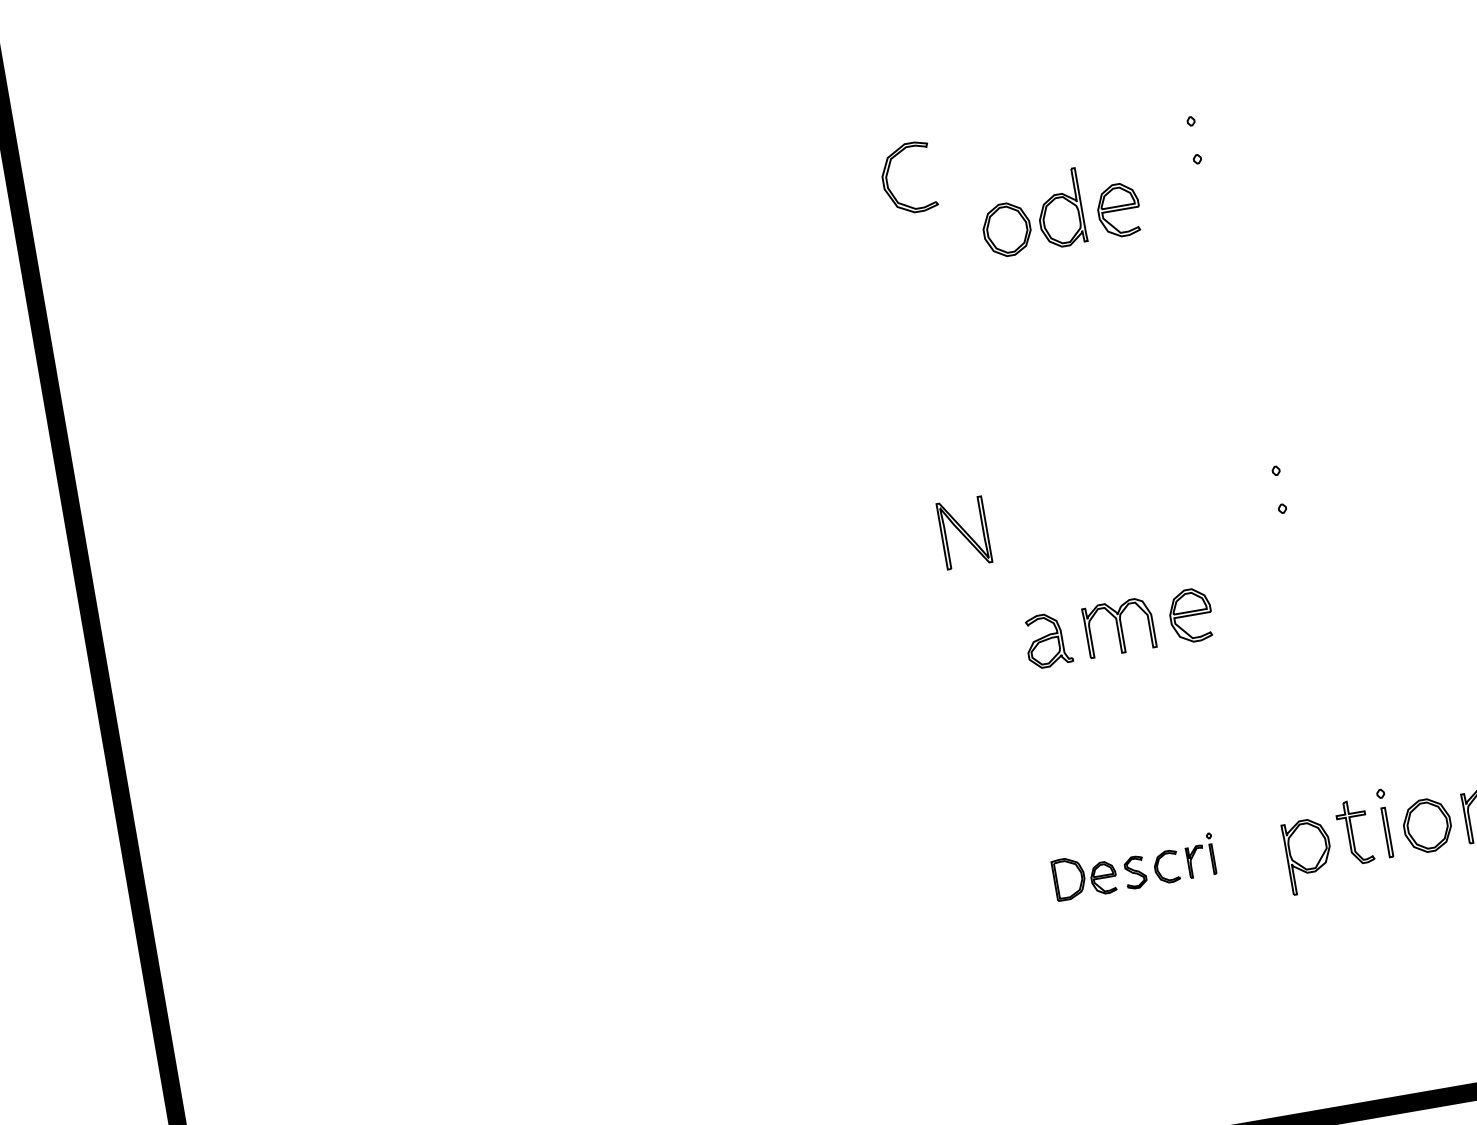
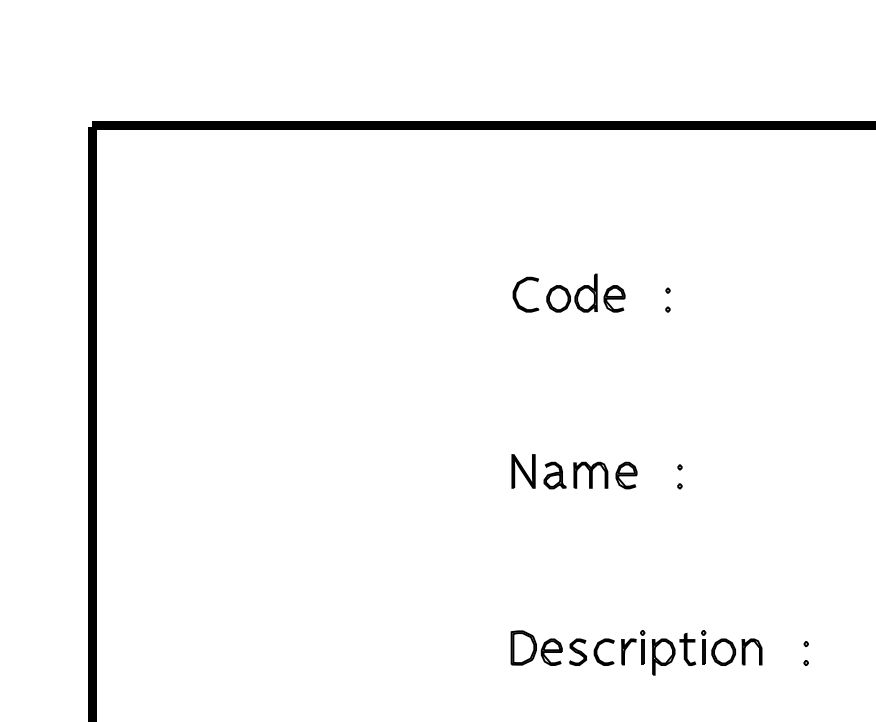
part: (1058, 207) -> (585, 292), moved
part: (1118, 628) -> (590, 475), moved
part: (1133, 866) -> (577, 647), size x1.67

